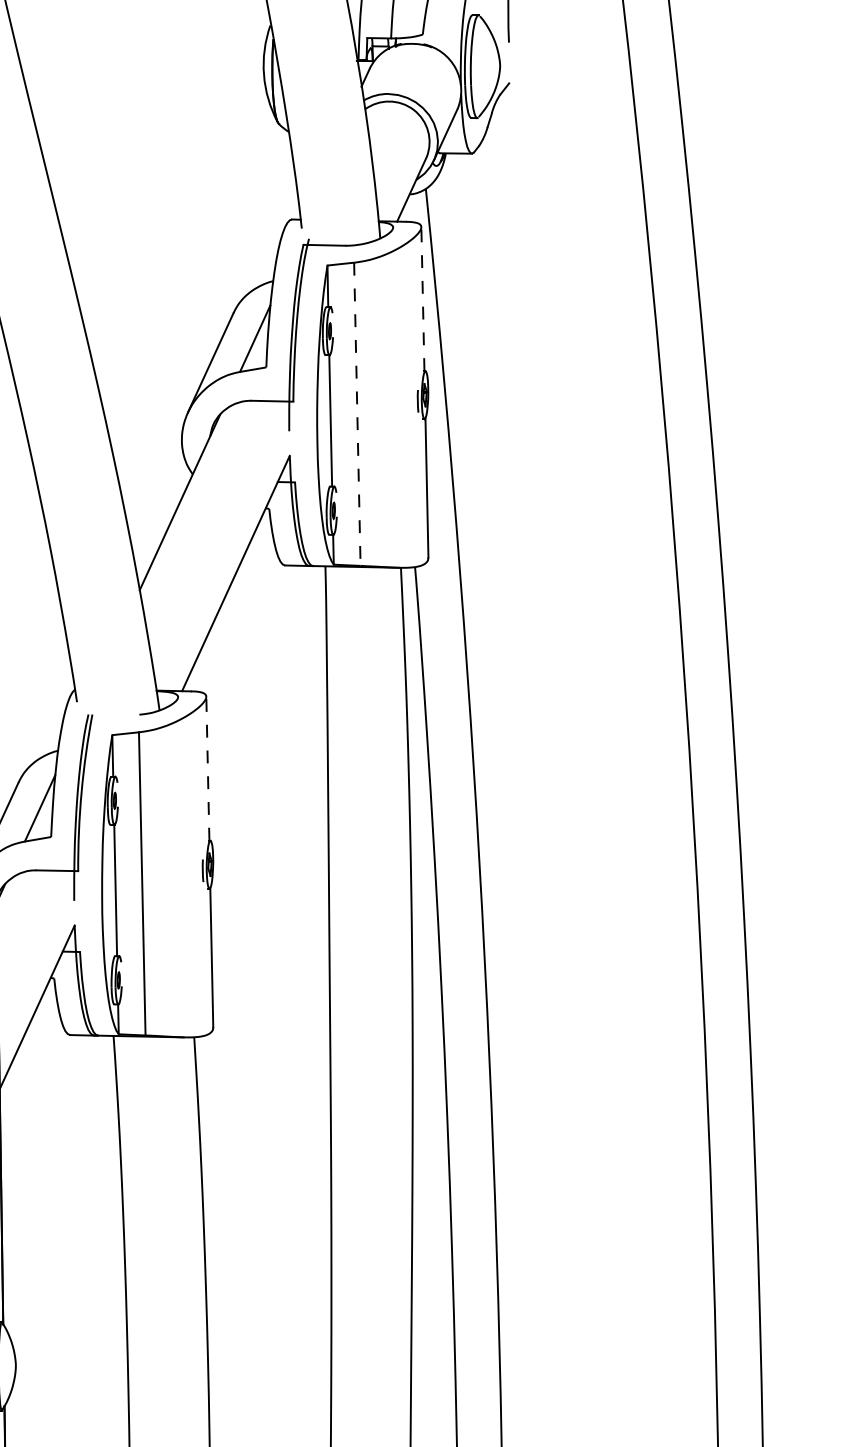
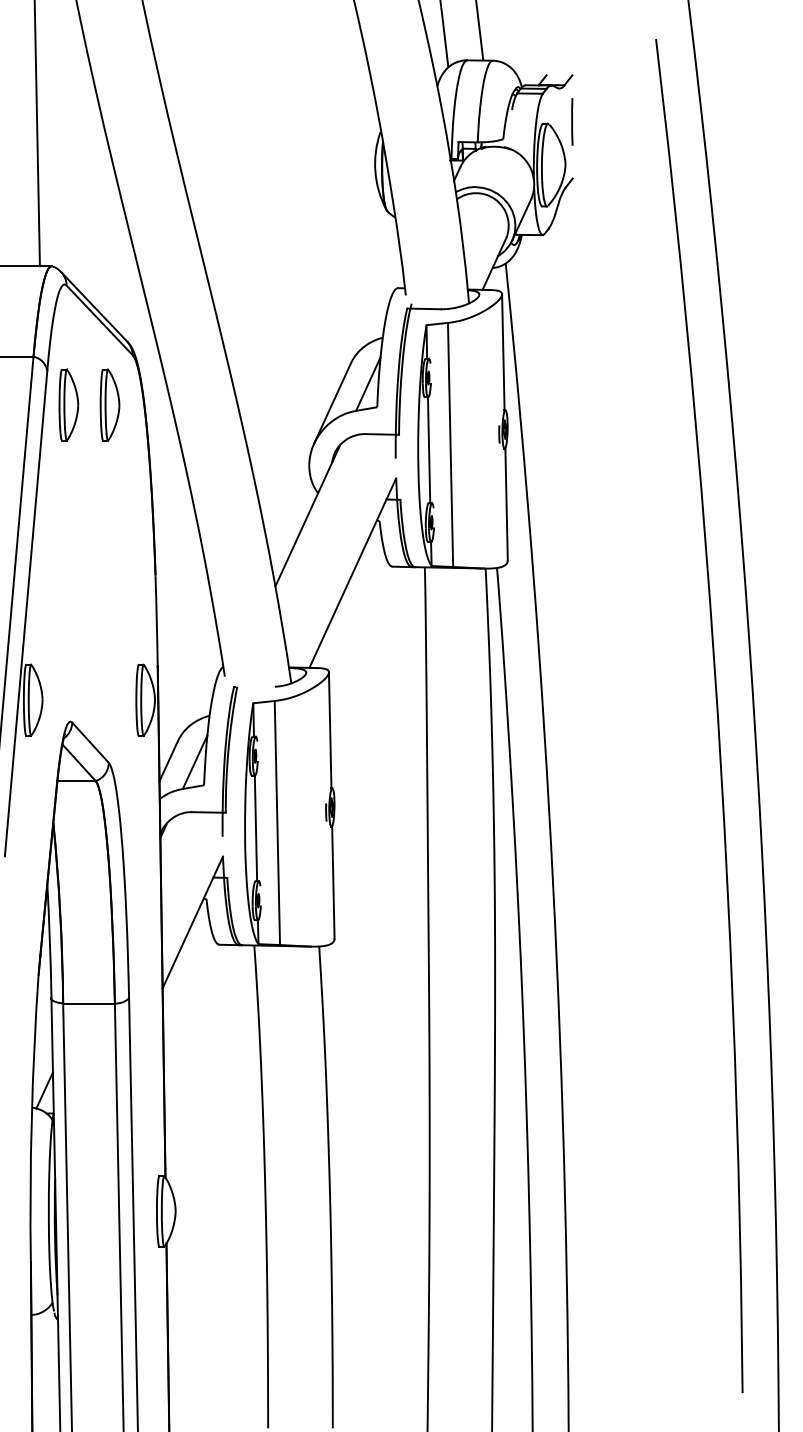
line: (423, 298) -> (503, 351), dashed -> solid
line: (357, 414) -> (450, 445), dashed -> solid
line: (208, 767) -> (330, 729), dashed -> solid

